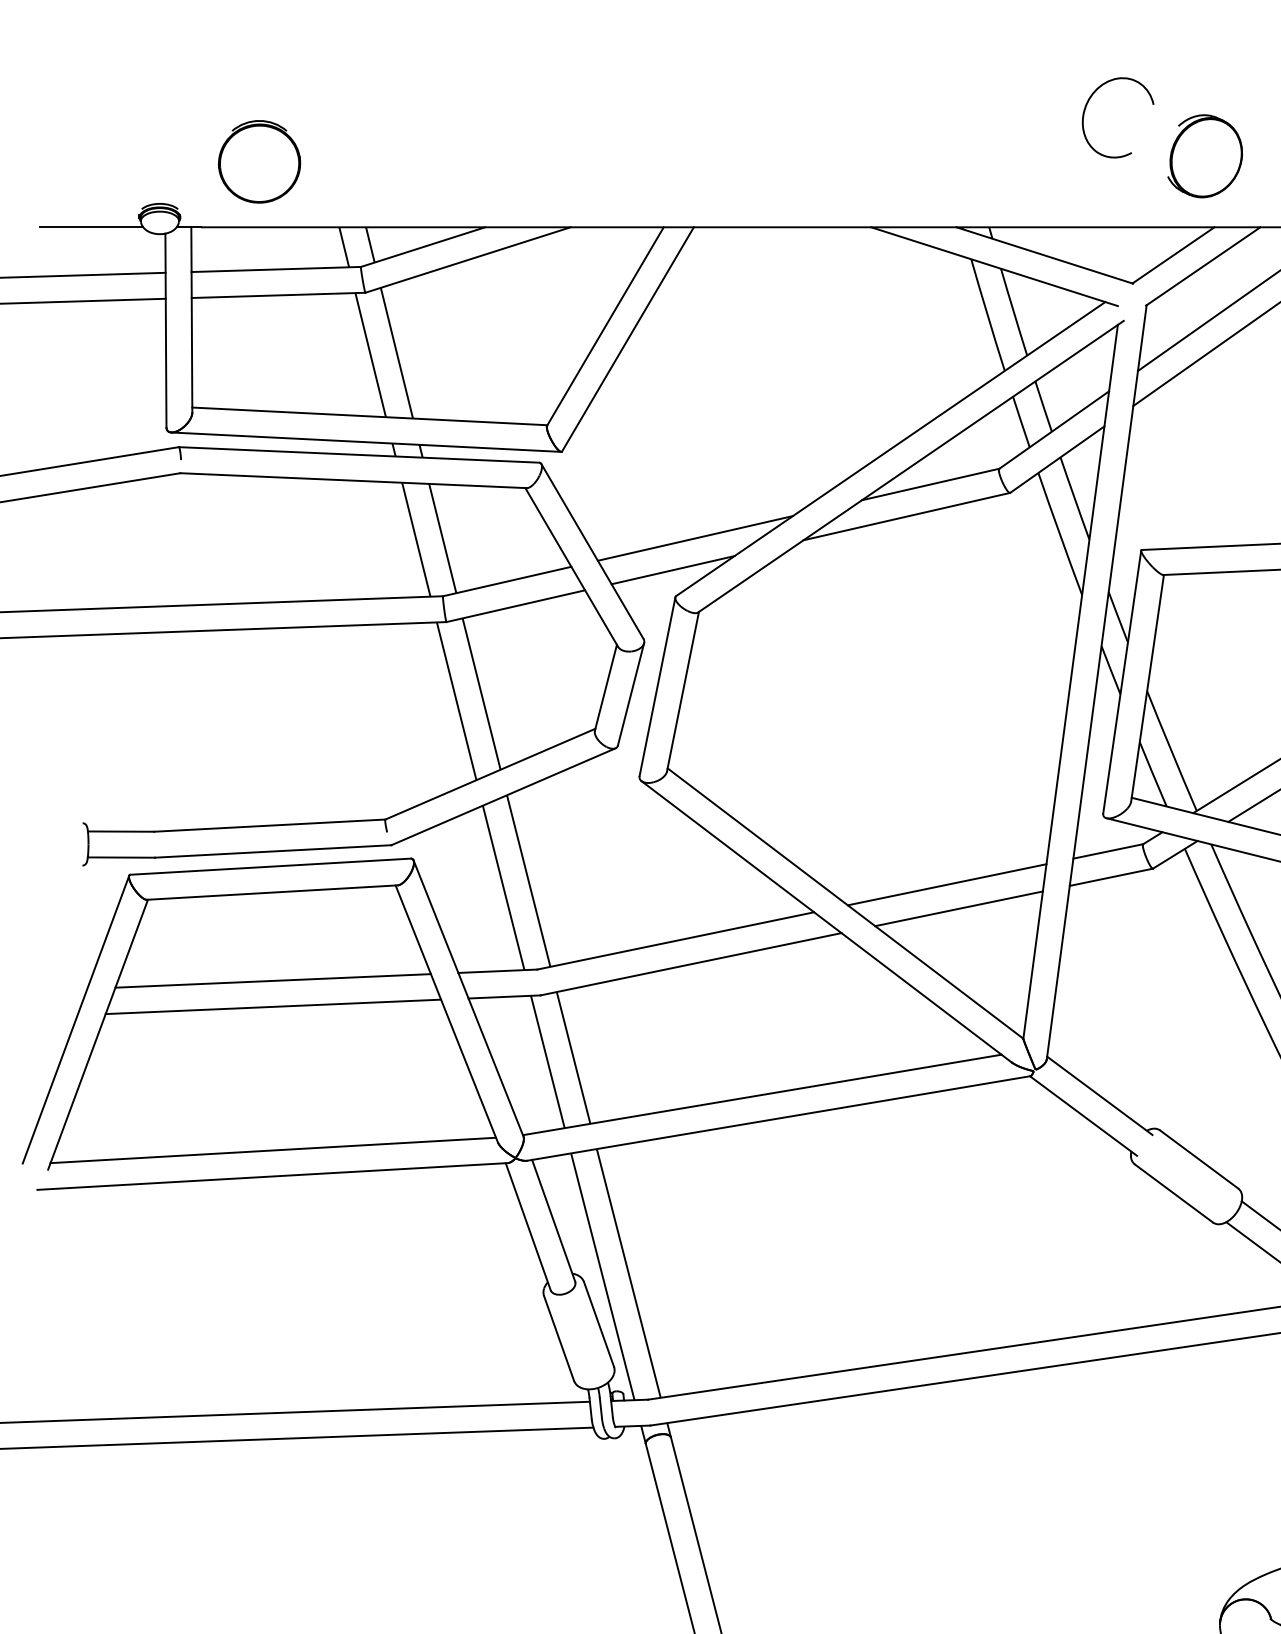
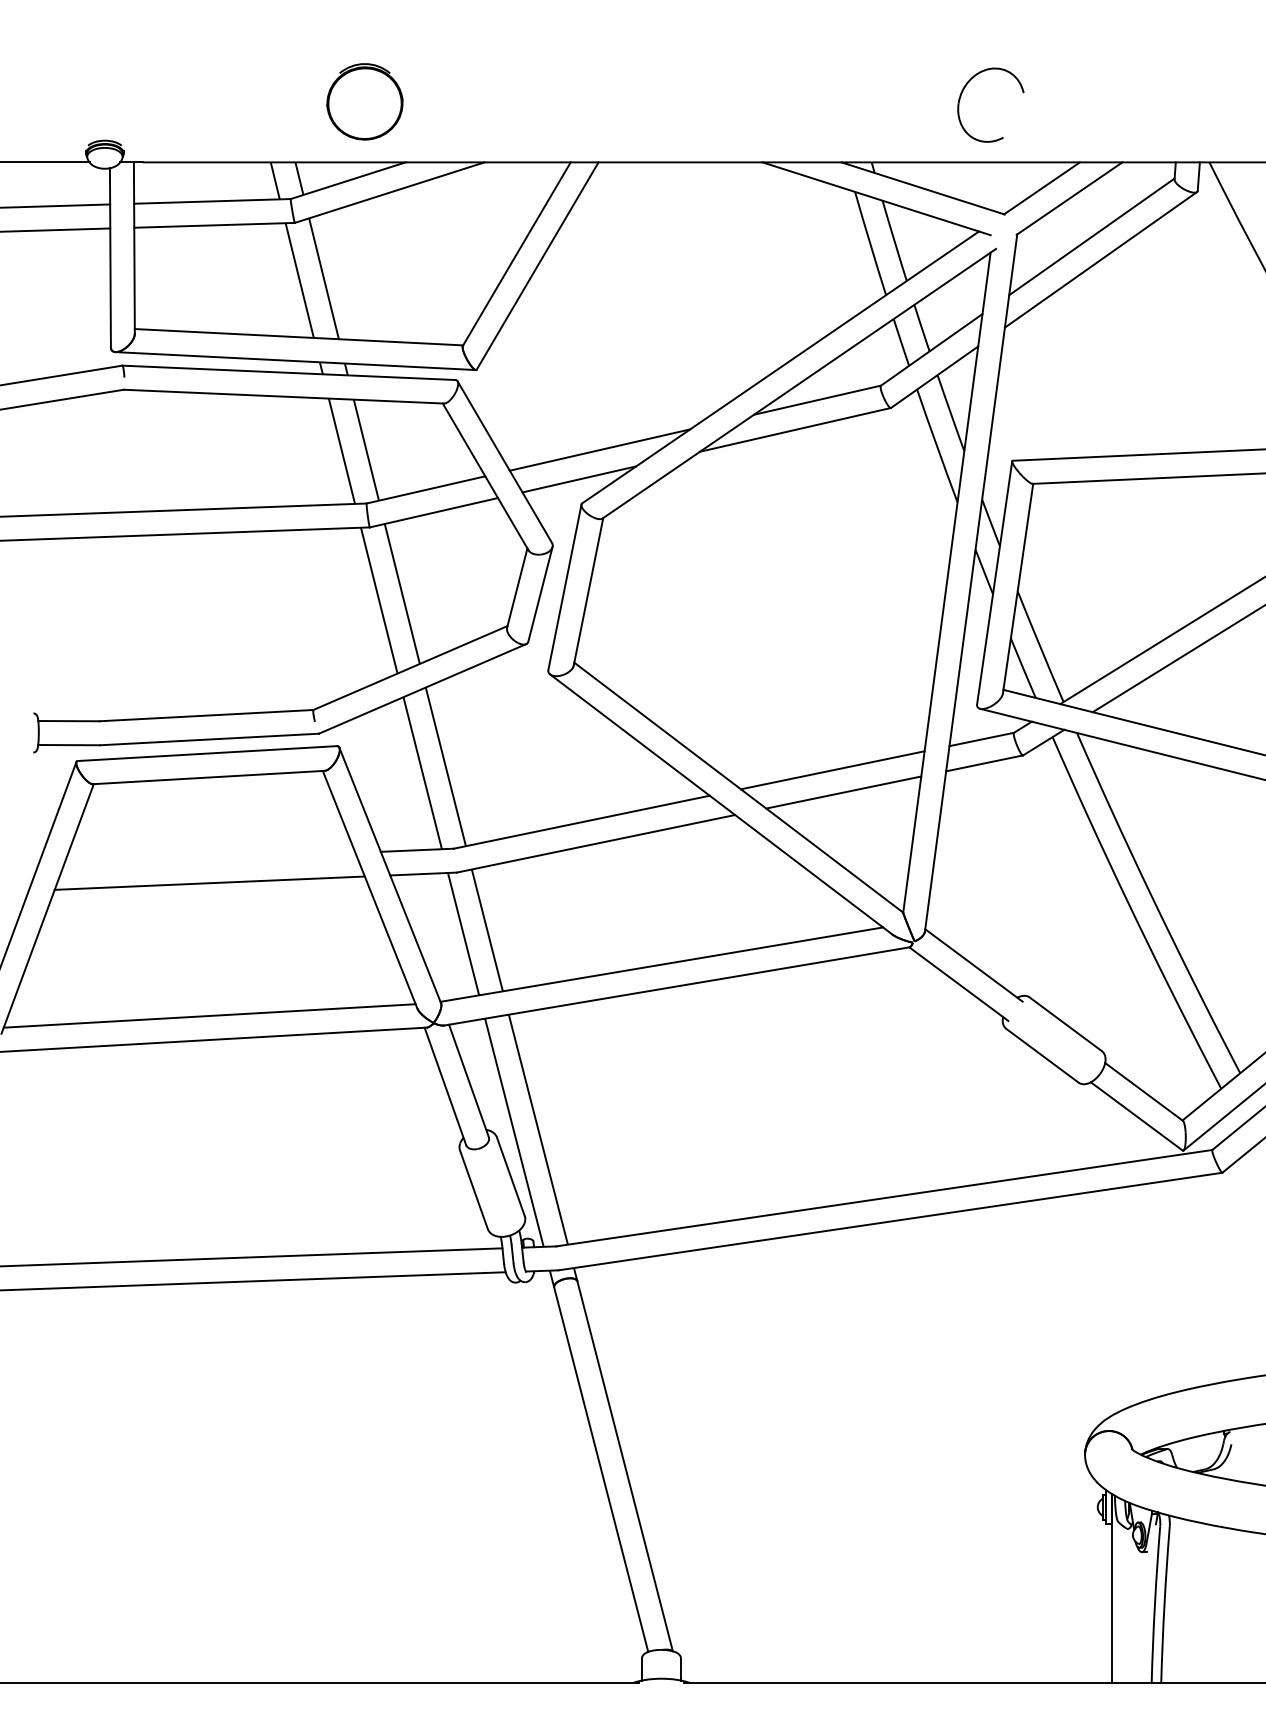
part: (1088, 103) -> (963, 91), moved
part: (1205, 156) -> (1071, 96), removed
part: (259, 161) -> (364, 101), moved
line: (273, 980) -> (209, 858), removed

